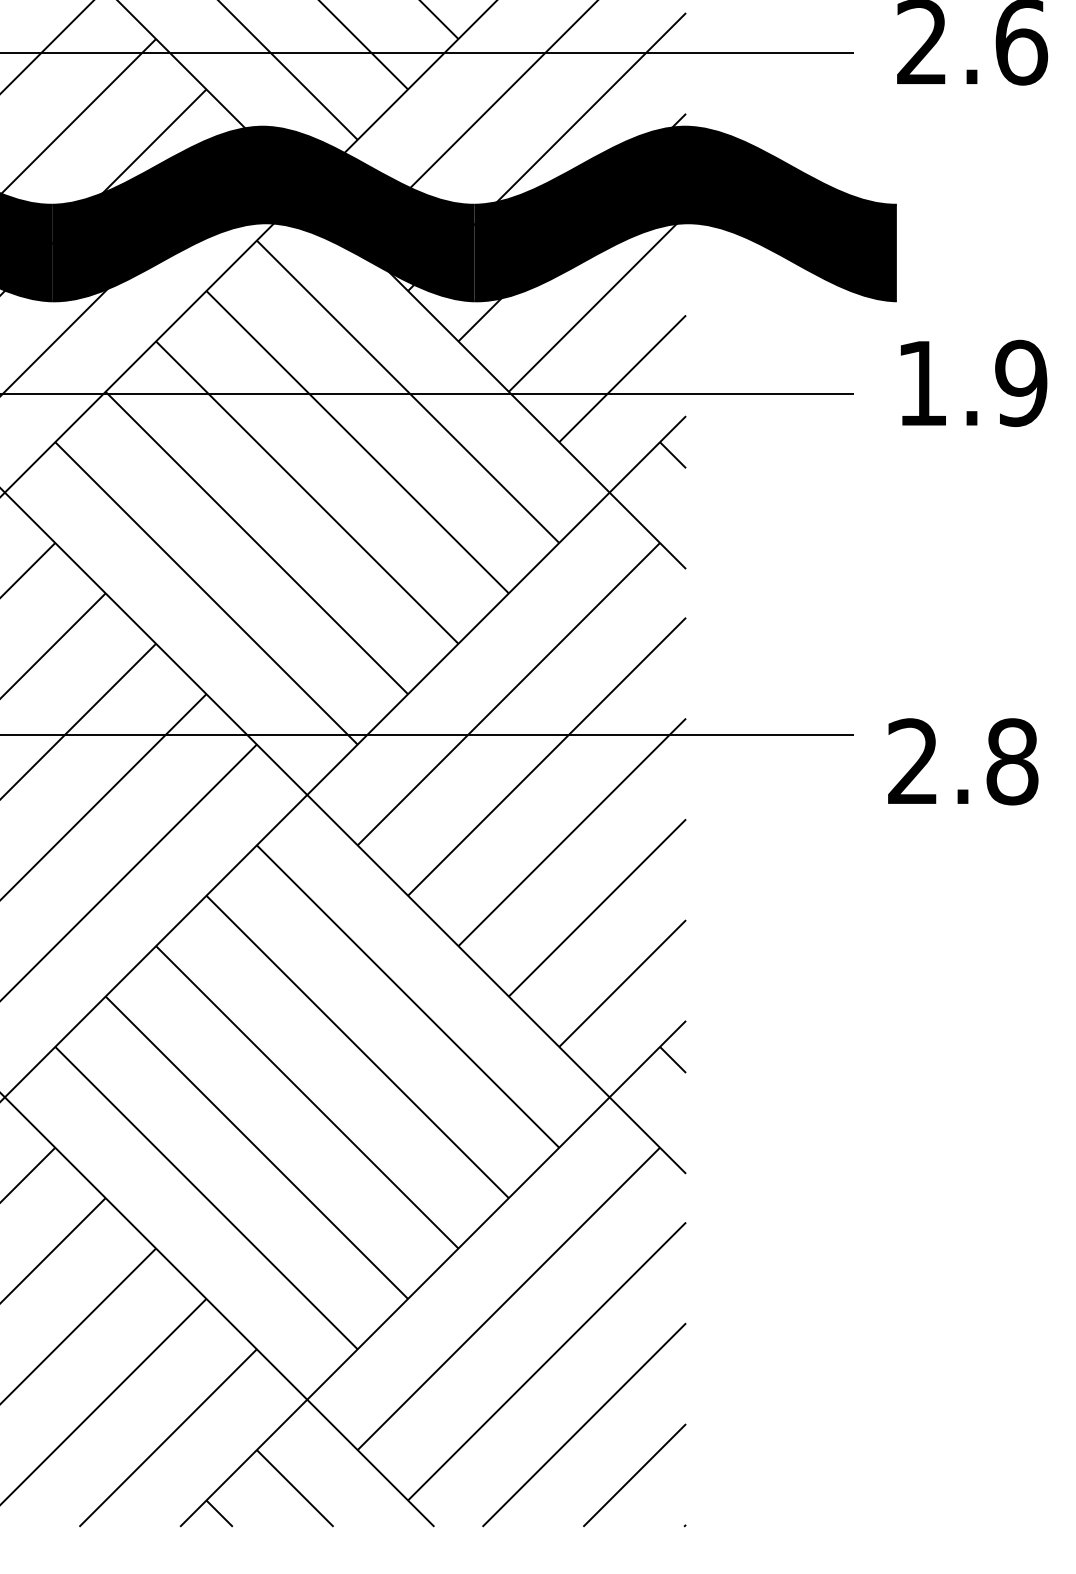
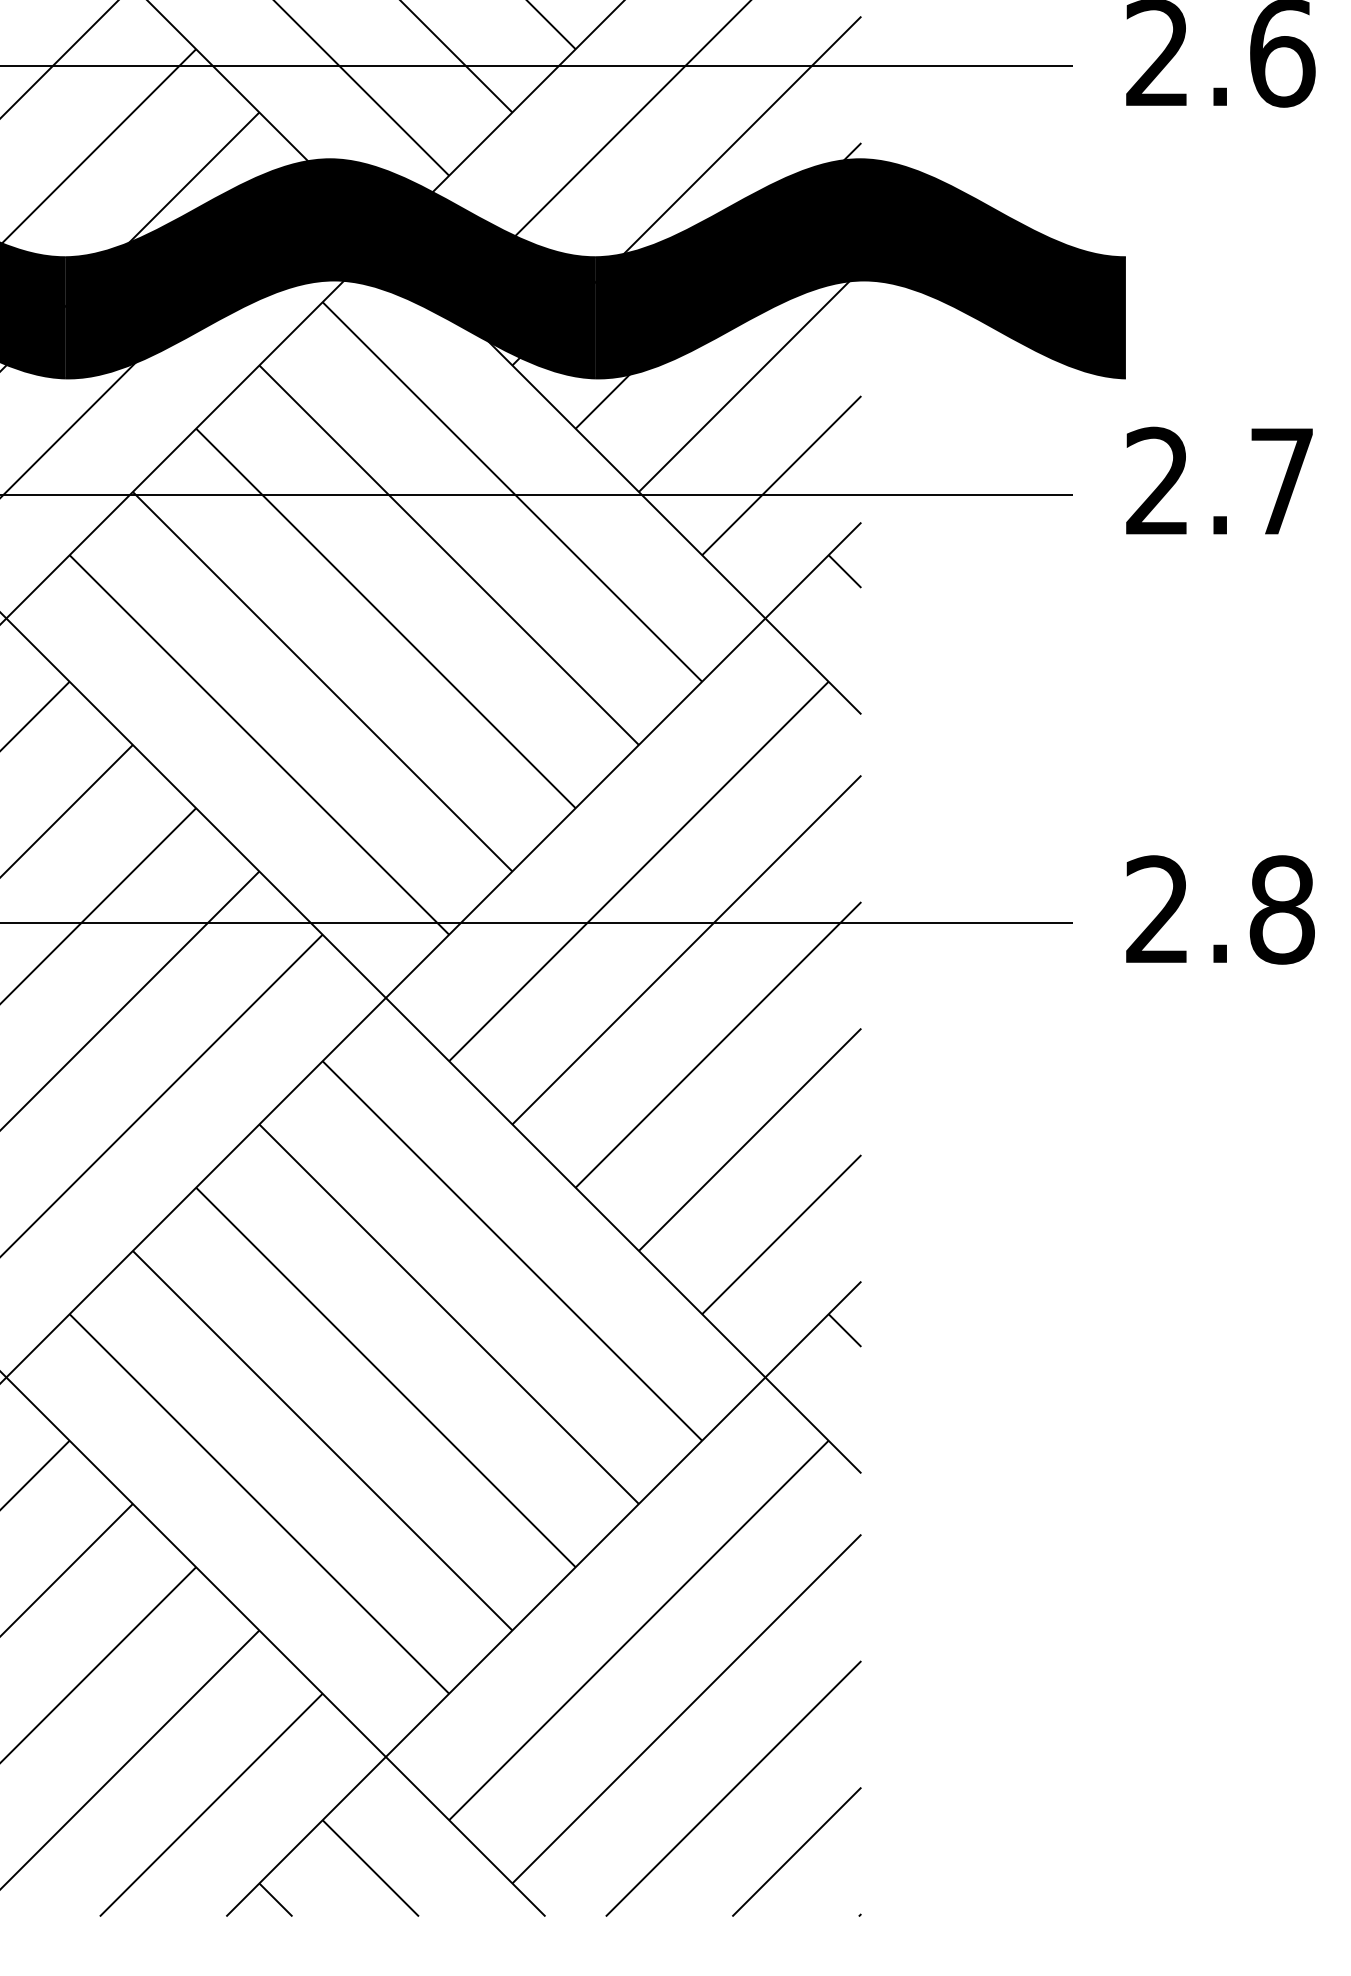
text: (972, 383) -> (1220, 481), 1.9 -> 2.7
text: (963, 761) -> (1220, 909), moved

